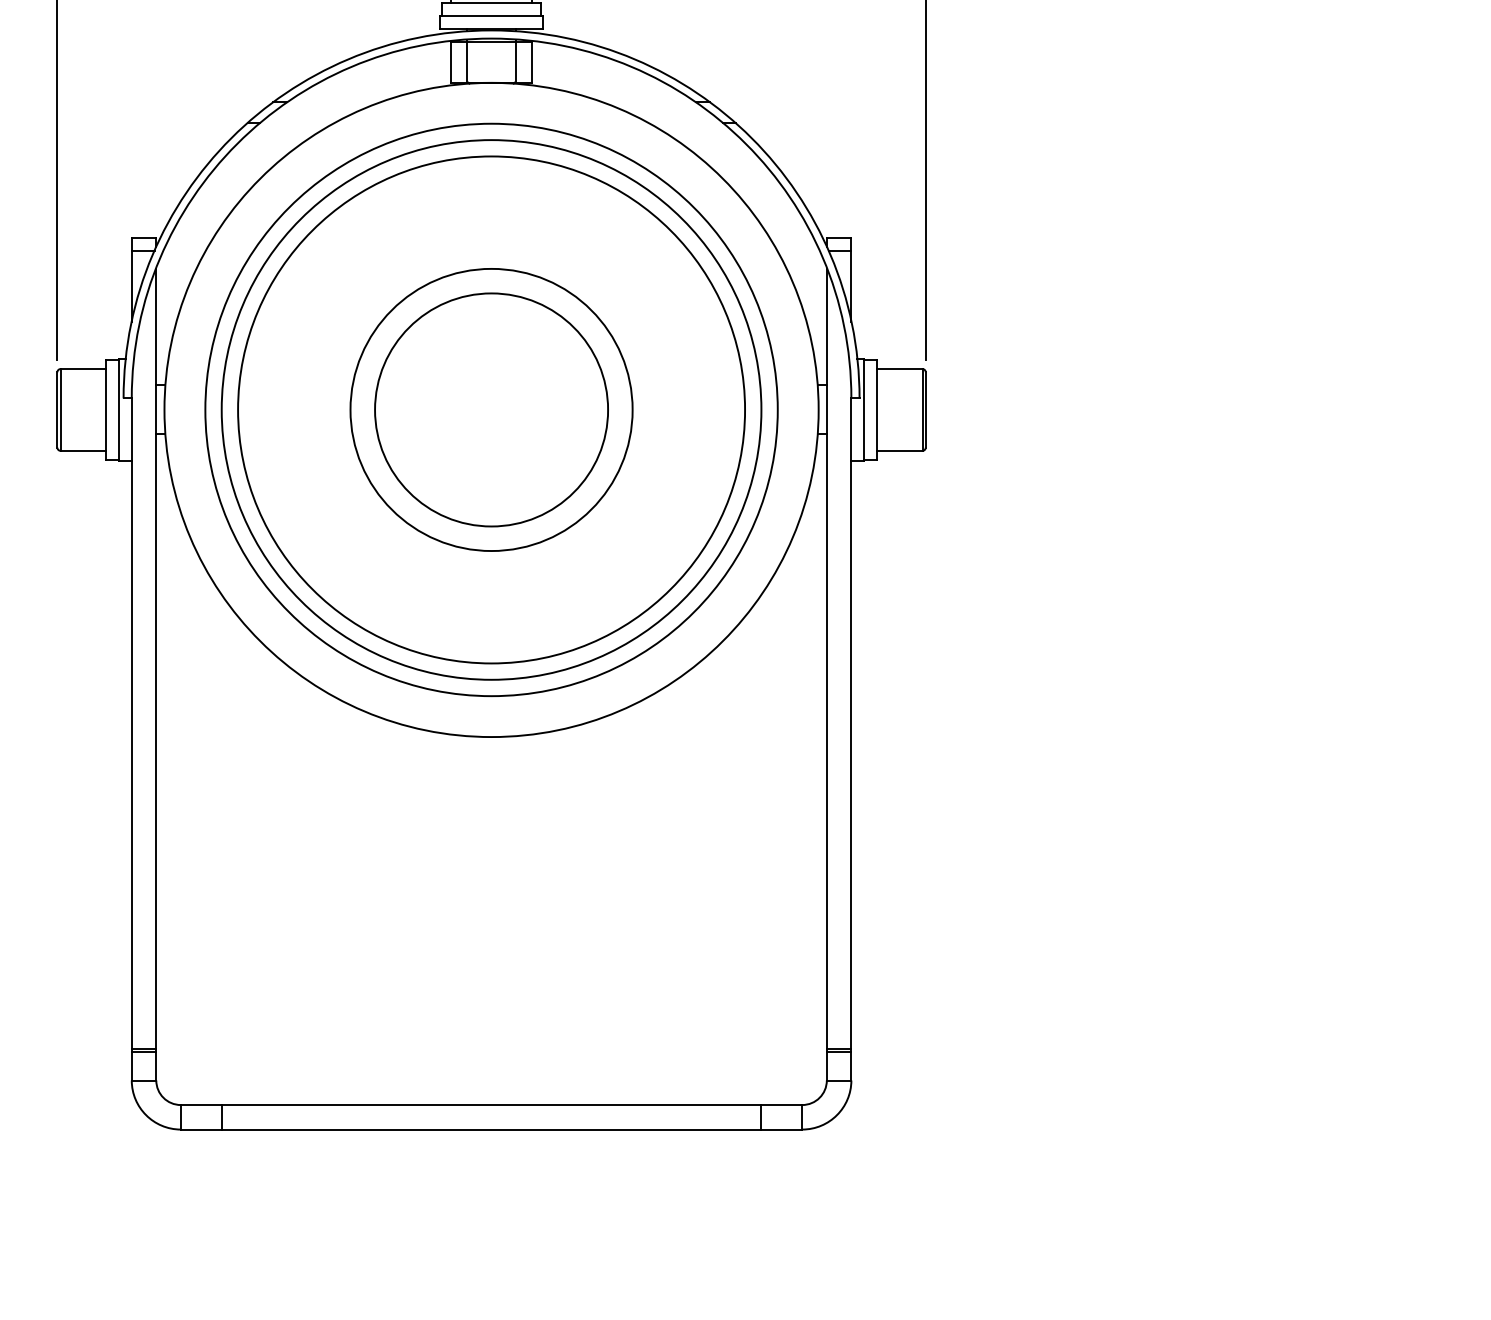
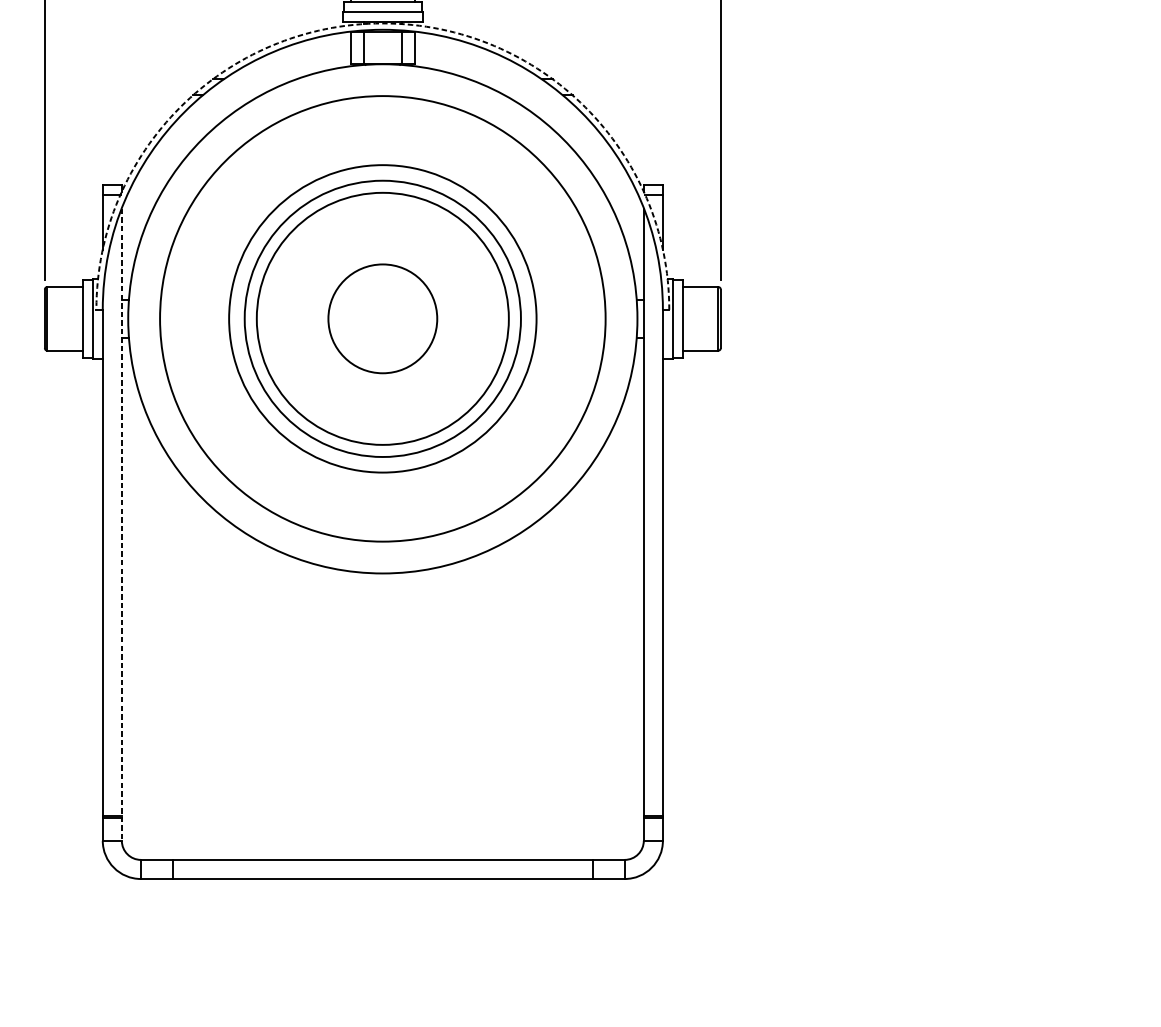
arc: (491, 30) -> (382, 23), solid -> dashed
circle: (491, 409) -> (382, 318), size x0.6
circle: (491, 409) -> (382, 318), size x0.6
circle: (491, 409) -> (382, 318), size x0.7
circle: (491, 409) -> (382, 318), size x1.4
line: (156, 674) -> (122, 524), solid -> dashed

